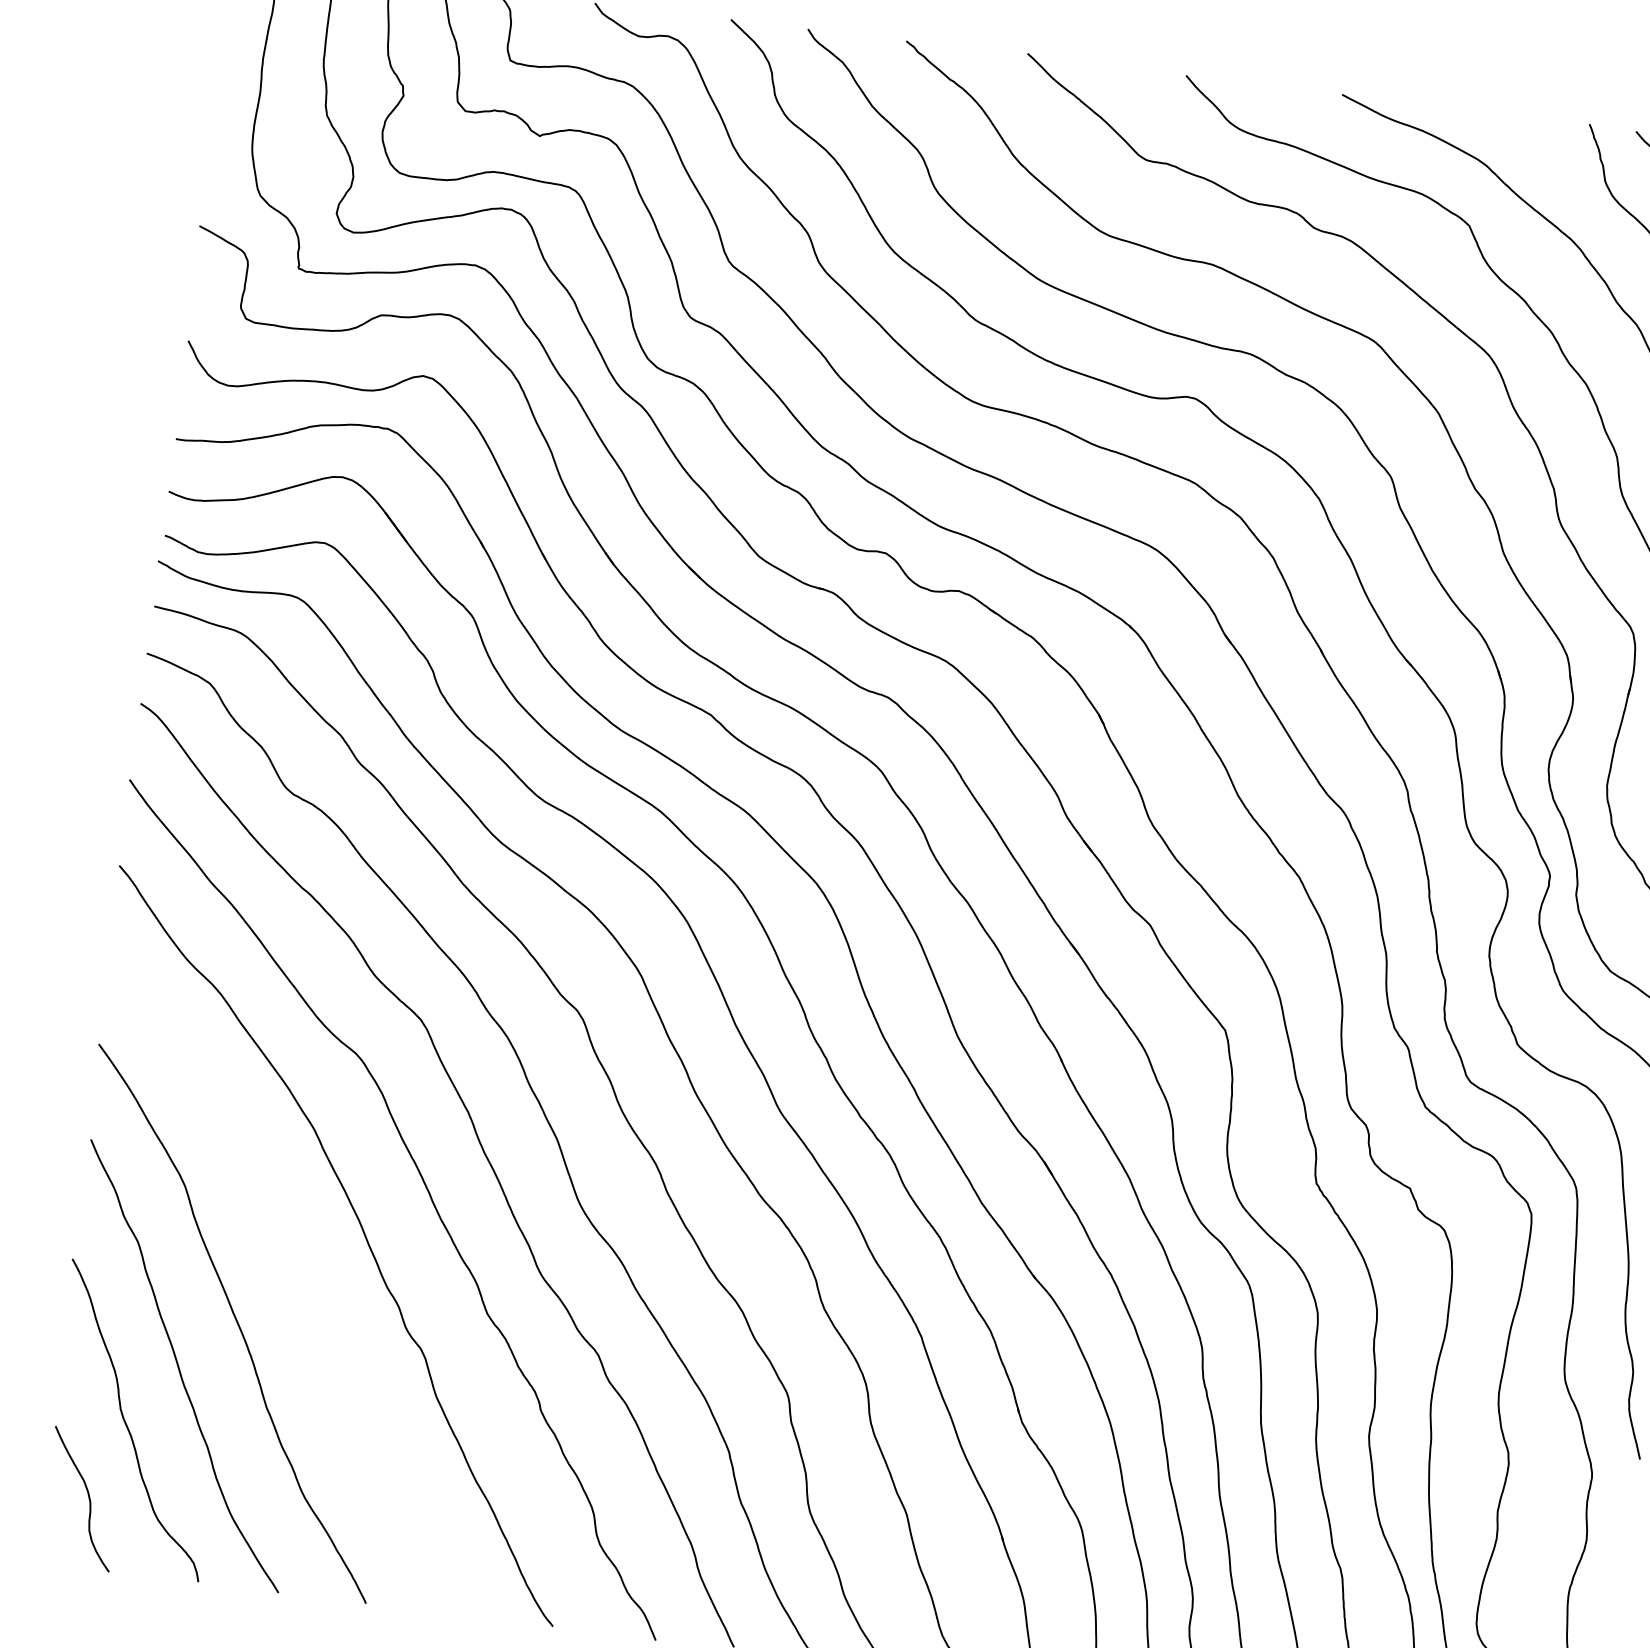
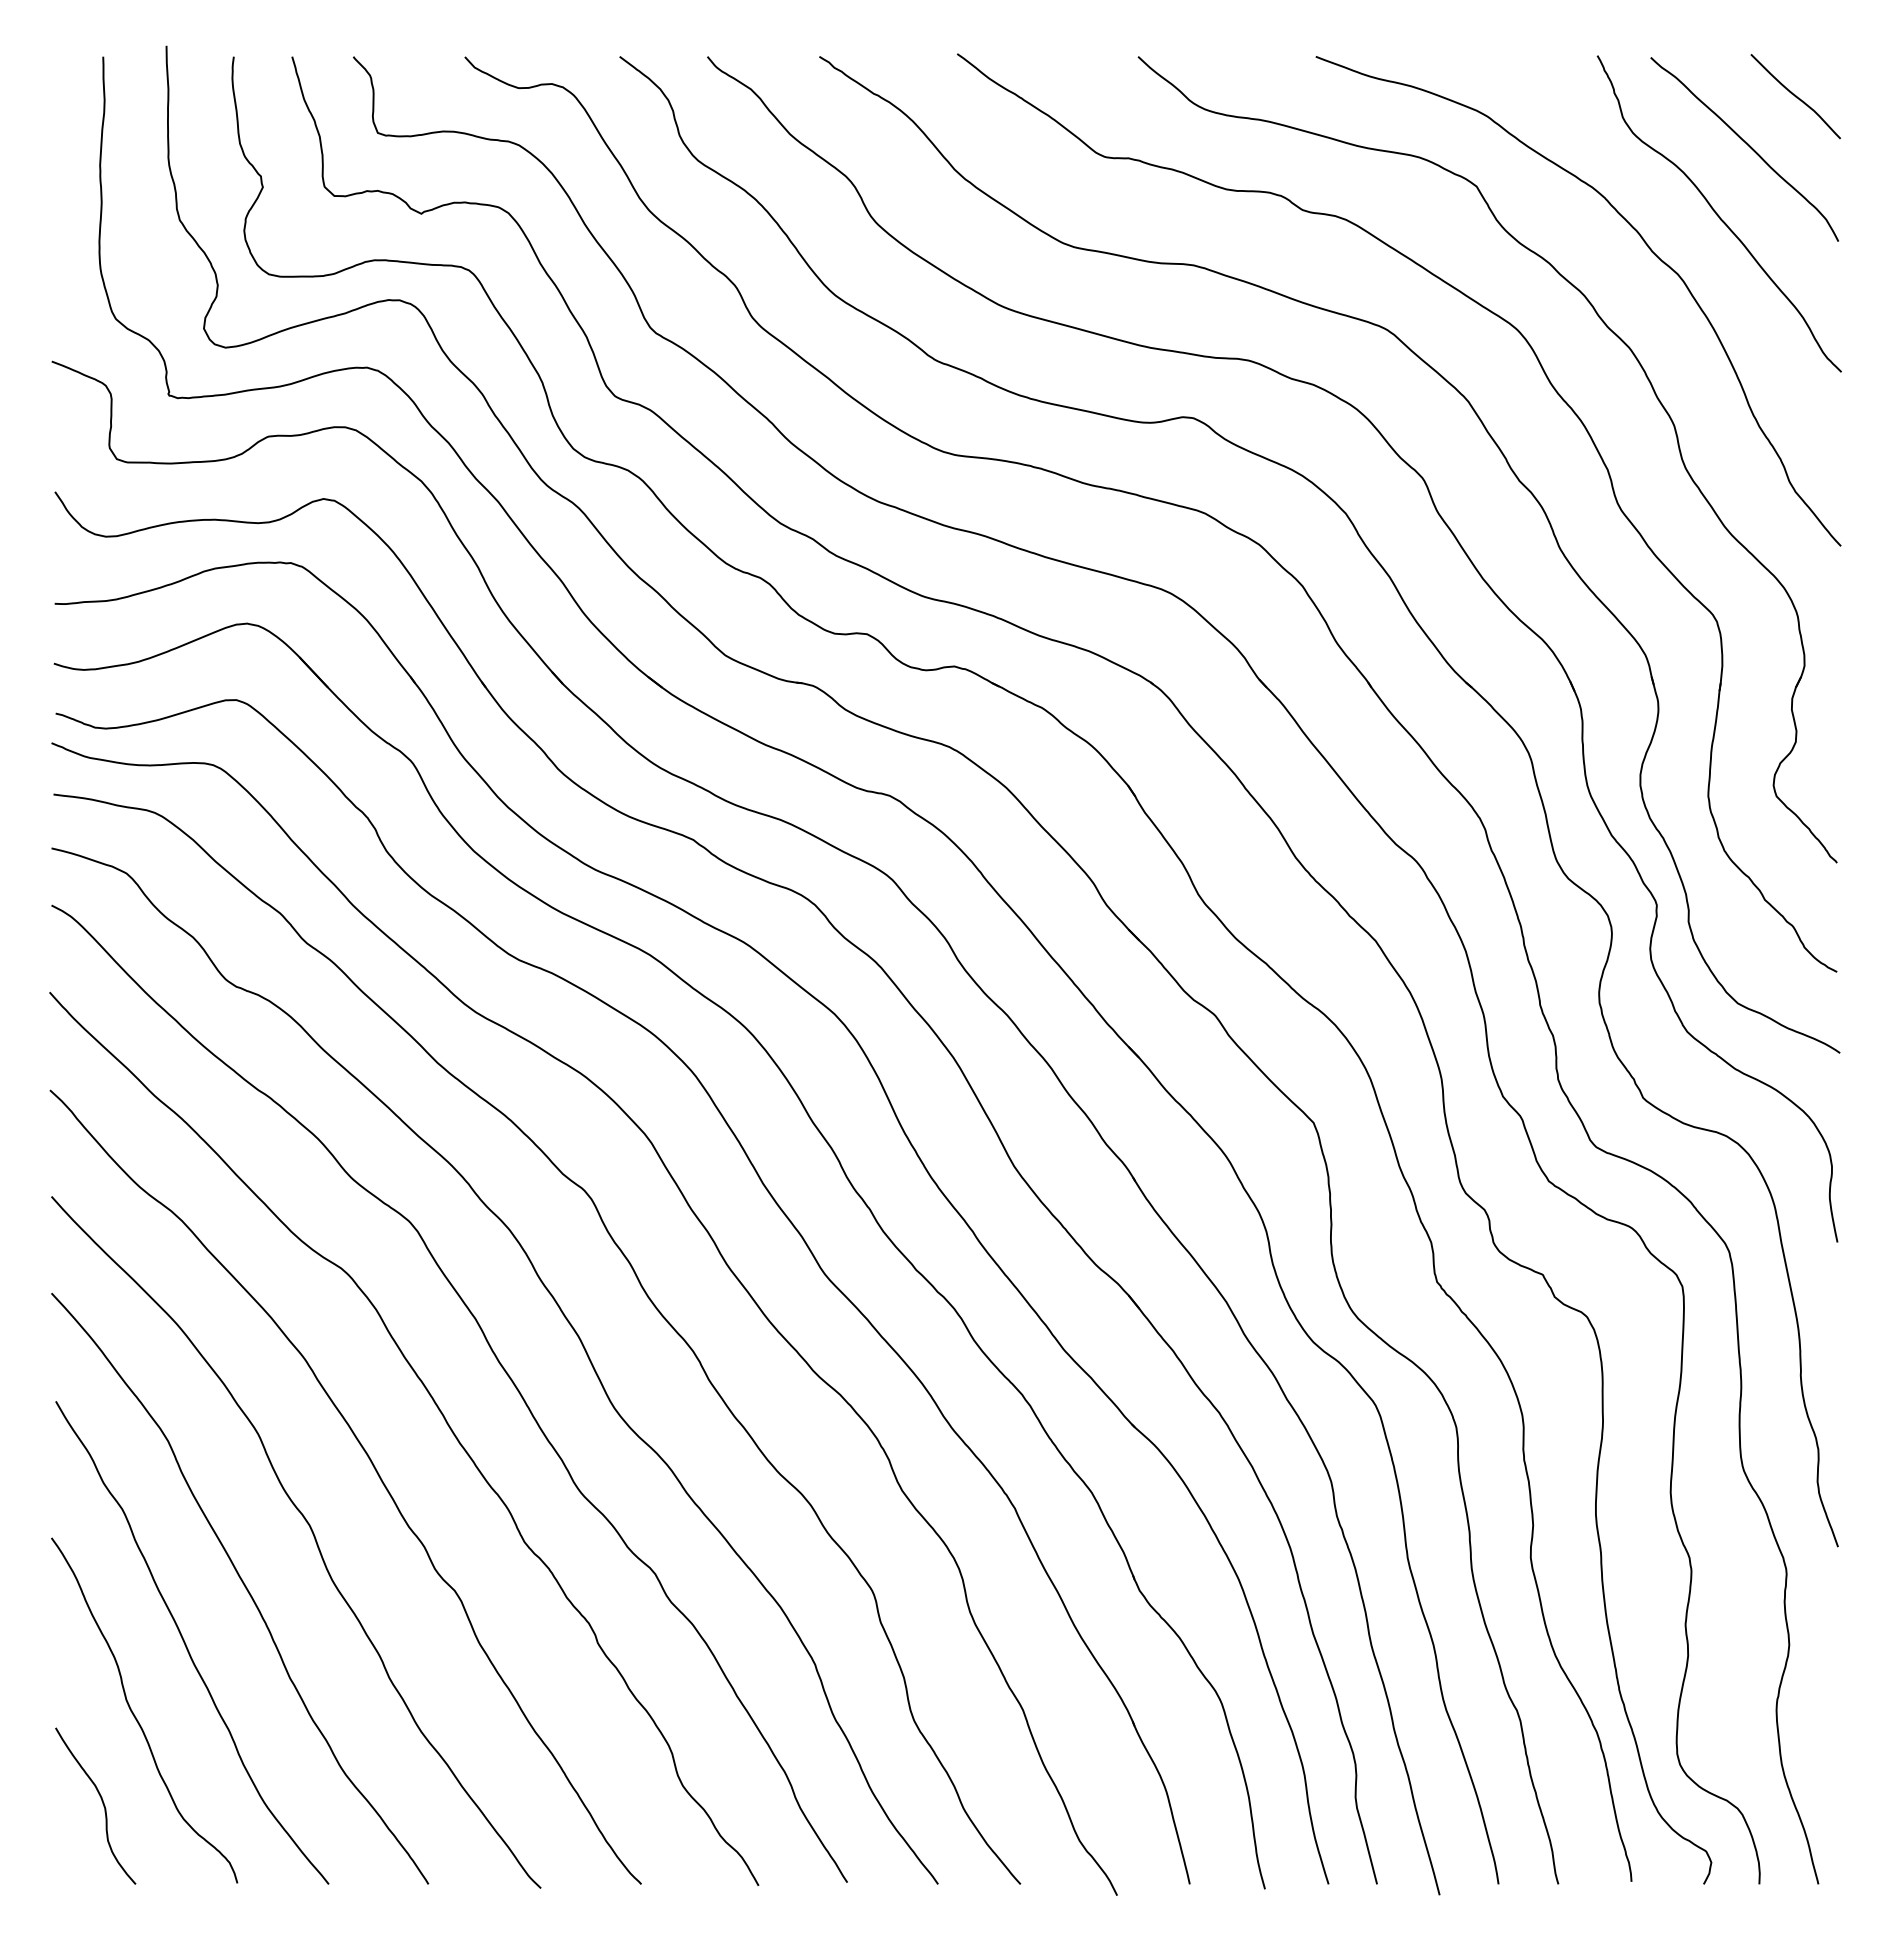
curve: (302, 1286) -> (313, 1537), added

